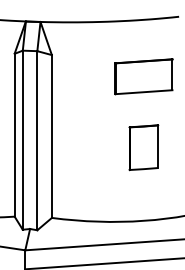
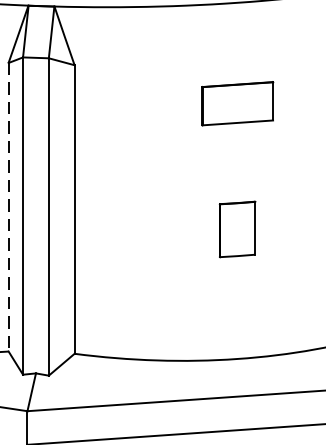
part: (143, 76) -> (236, 103), size x0.7
line: (14, 135) -> (8, 207), solid -> dashed
part: (143, 147) -> (236, 228), size x0.7

